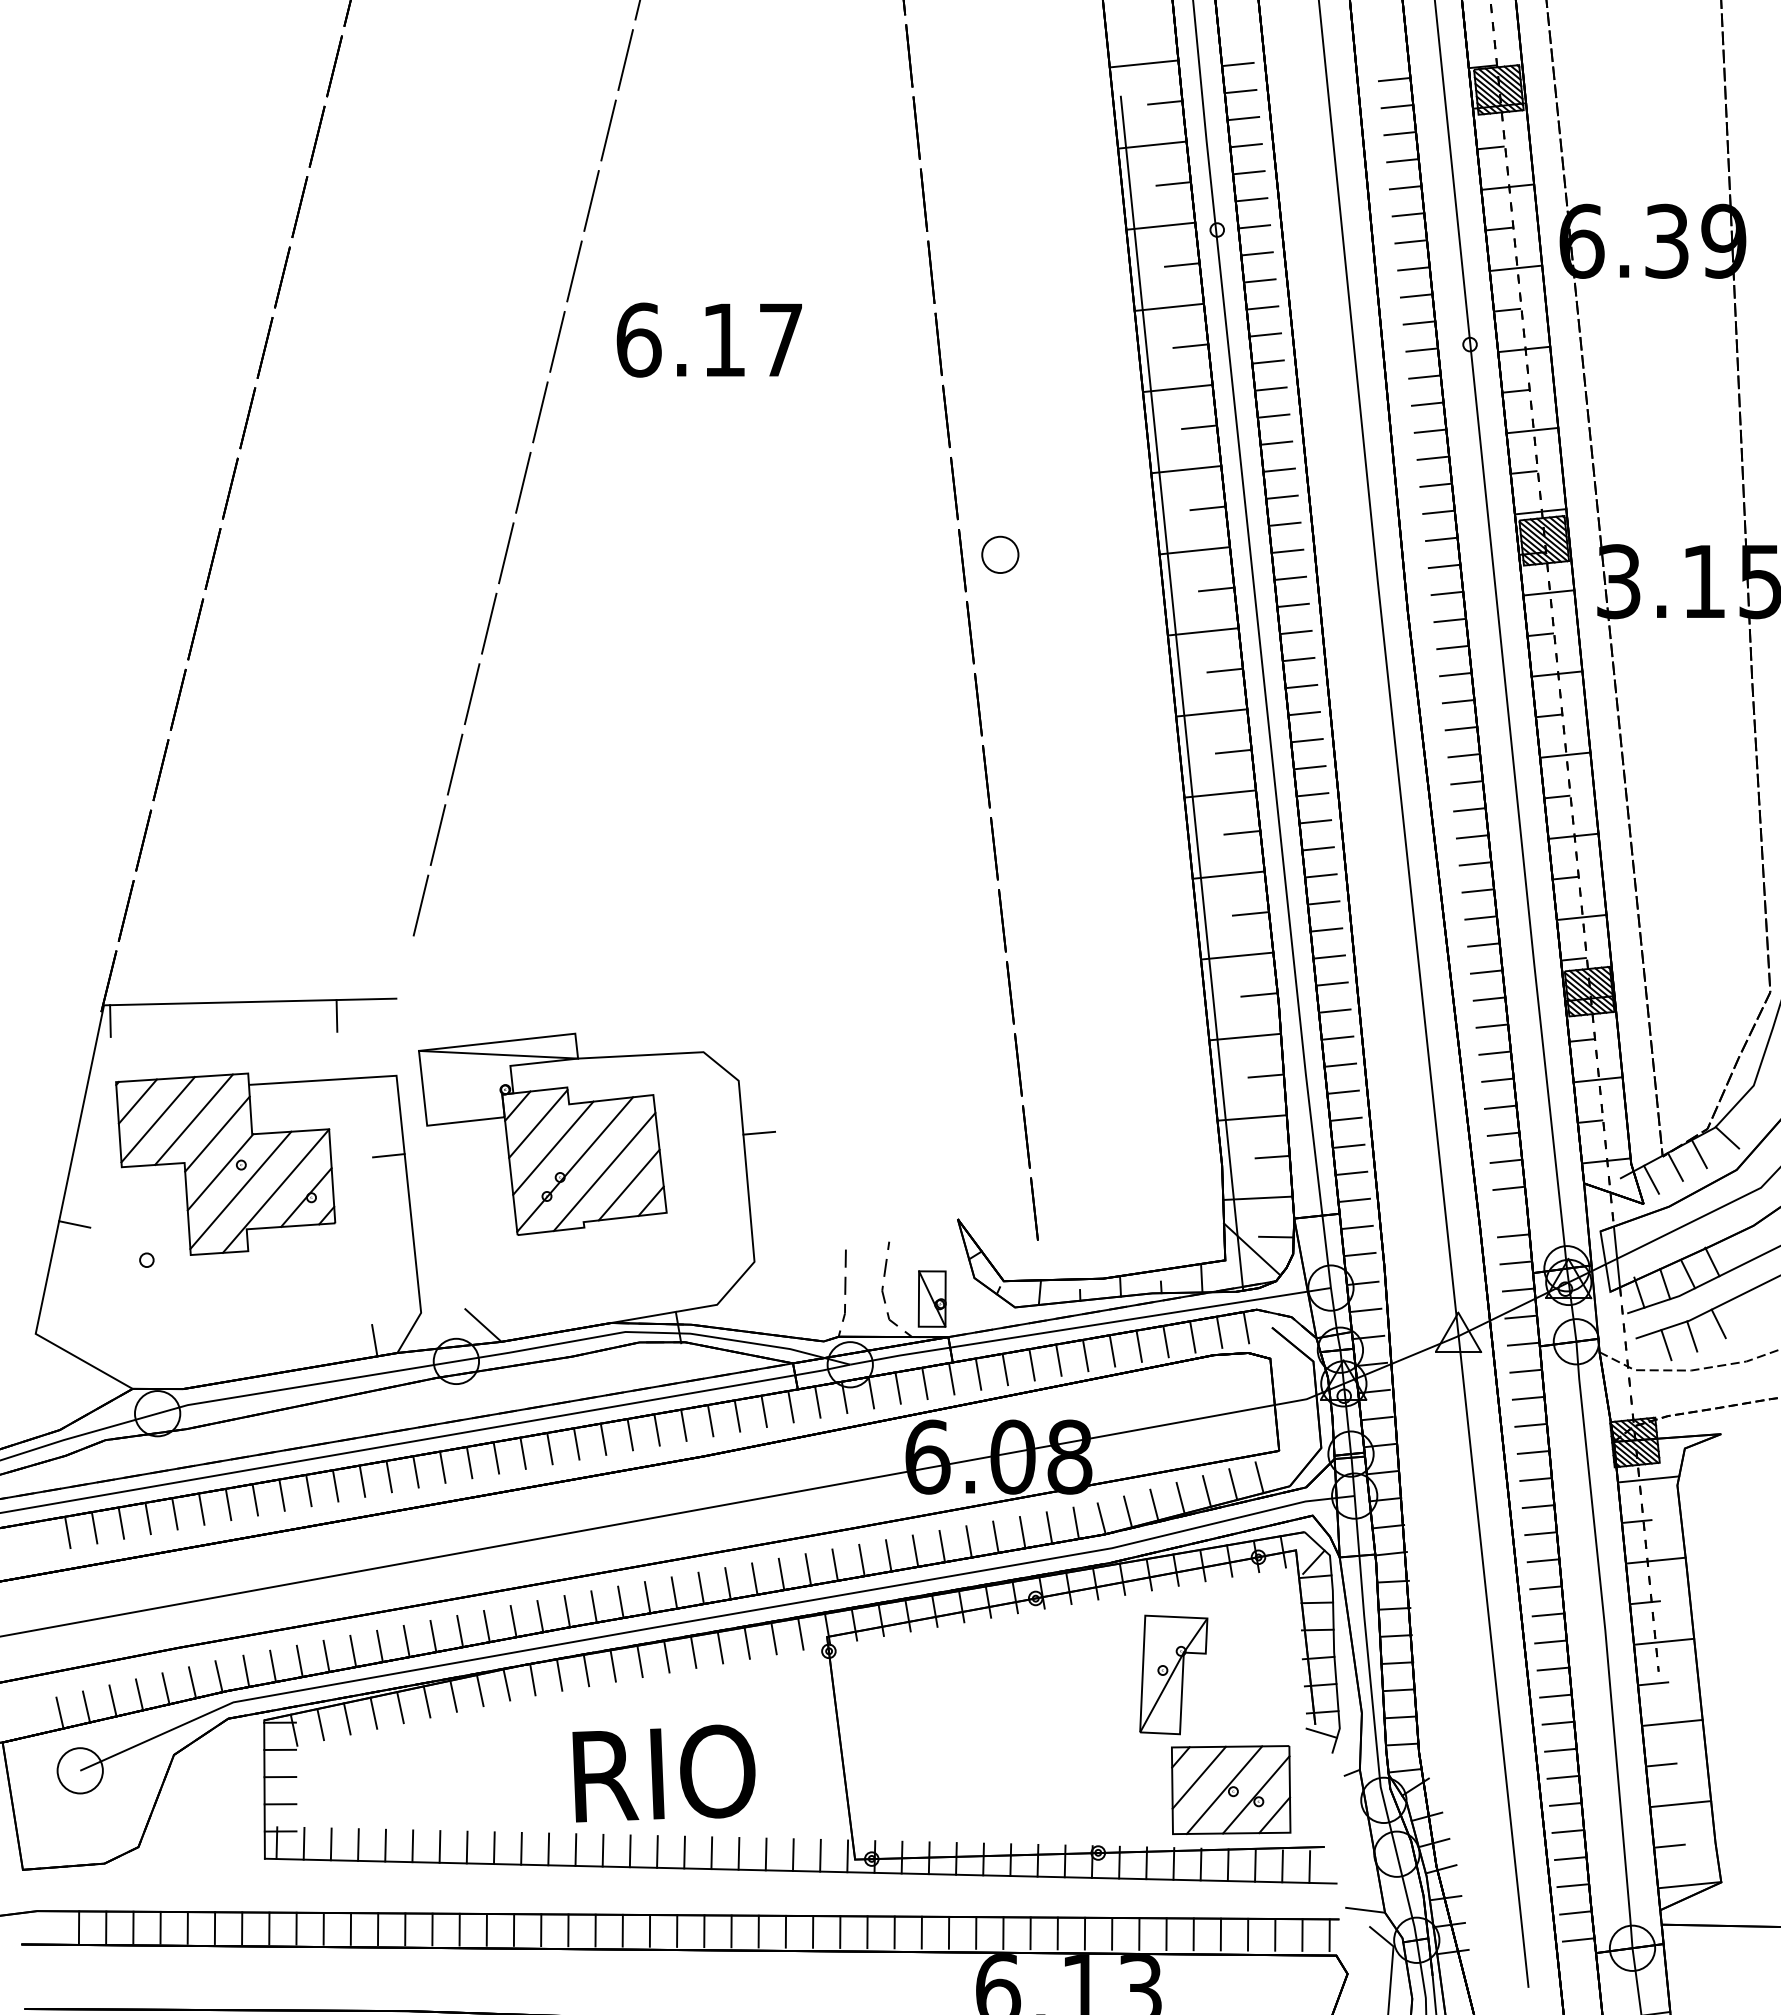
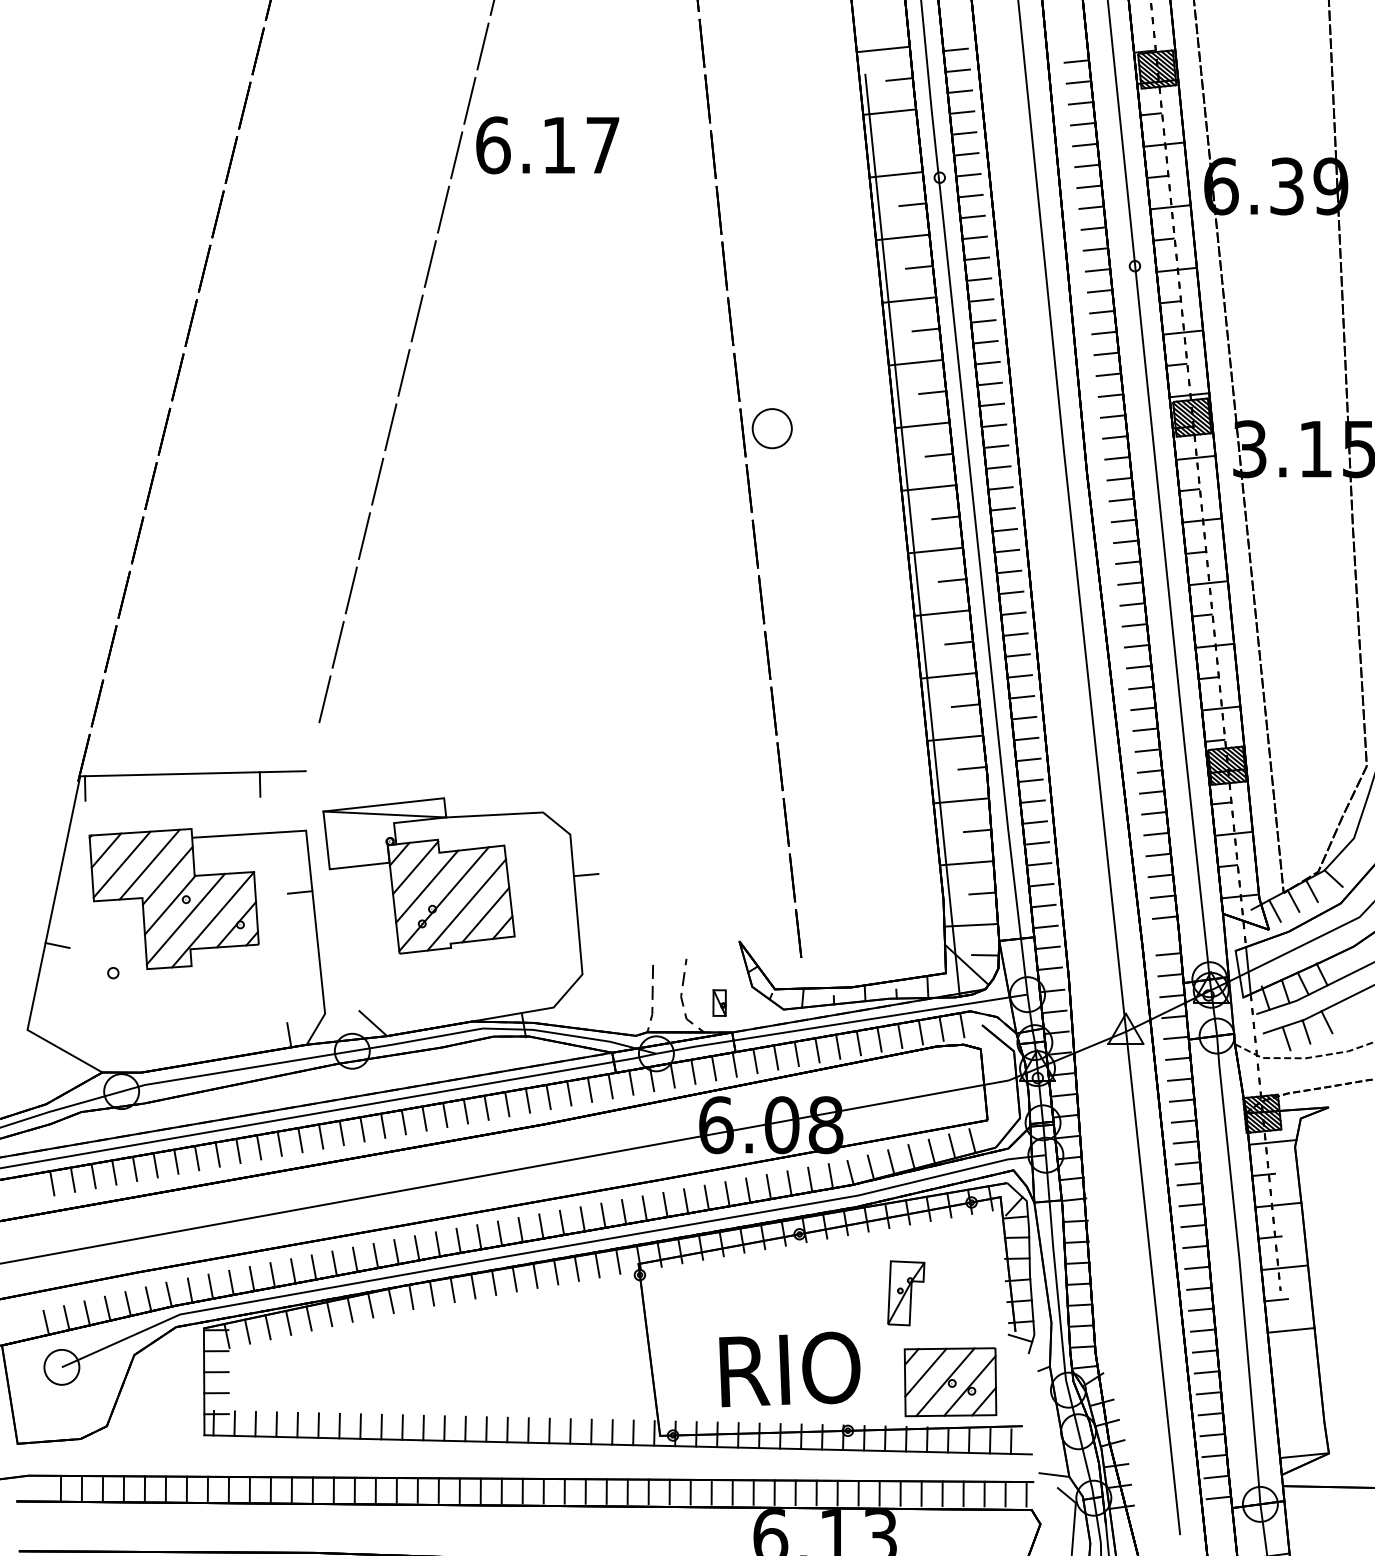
line: (1173, 183) -> (906, 141), removed
text: (708, 339) -> (546, 144), moved
part: (1000, 554) -> (772, 428), size x1.4
part: (931, 1298) -> (719, 1002), size x0.6
part: (1173, 1674) -> (906, 1292), size x0.7
line: (1661, 1764) -> (1282, 1362), removed
text: (663, 1773) -> (789, 1369), moved
line: (1680, 1804) -> (1297, 1393), removed
line: (1669, 1845) -> (1288, 1425), removed

